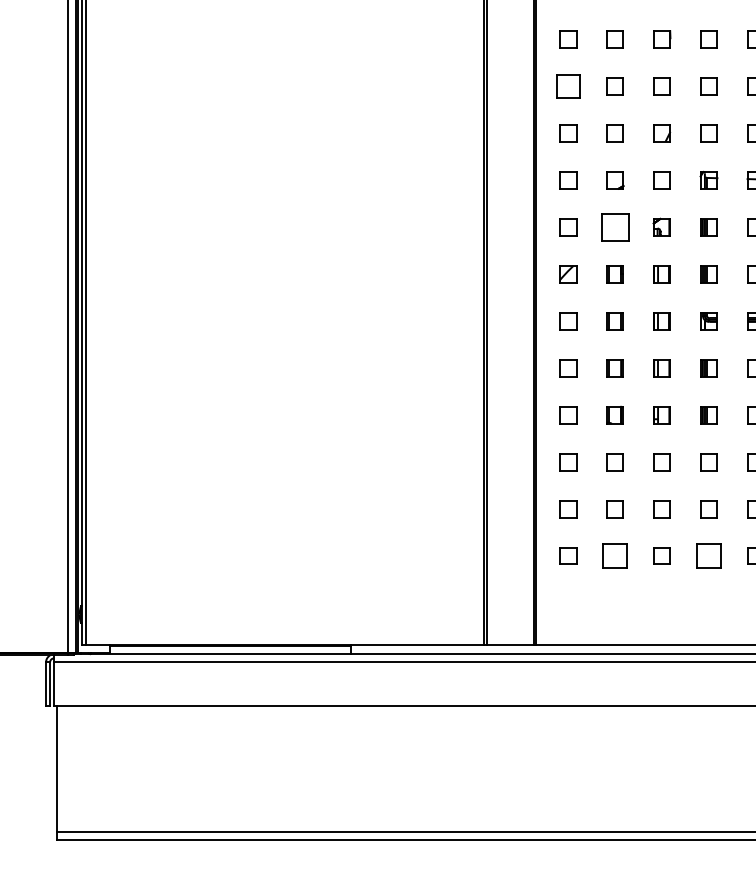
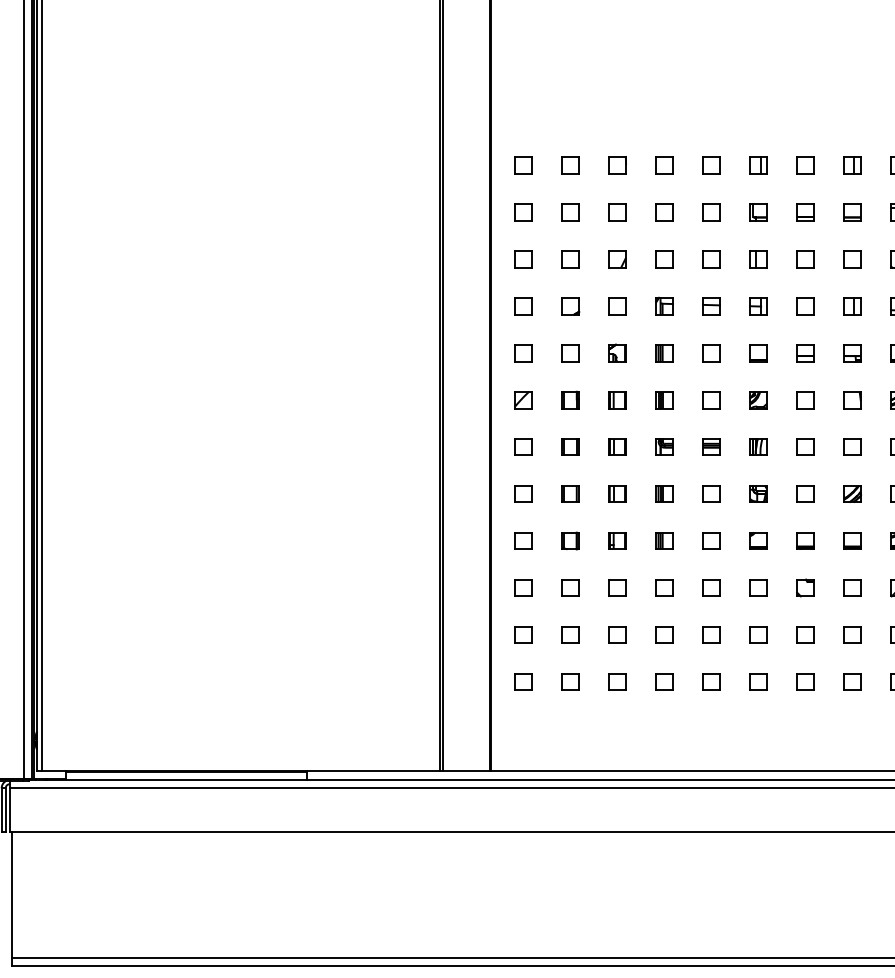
part: (567, 86) -> (523, 212), size x0.71
part: (614, 227) -> (570, 353), size x0.62
part: (614, 555) -> (570, 681), size x0.71
part: (708, 555) -> (664, 681), size x0.71

